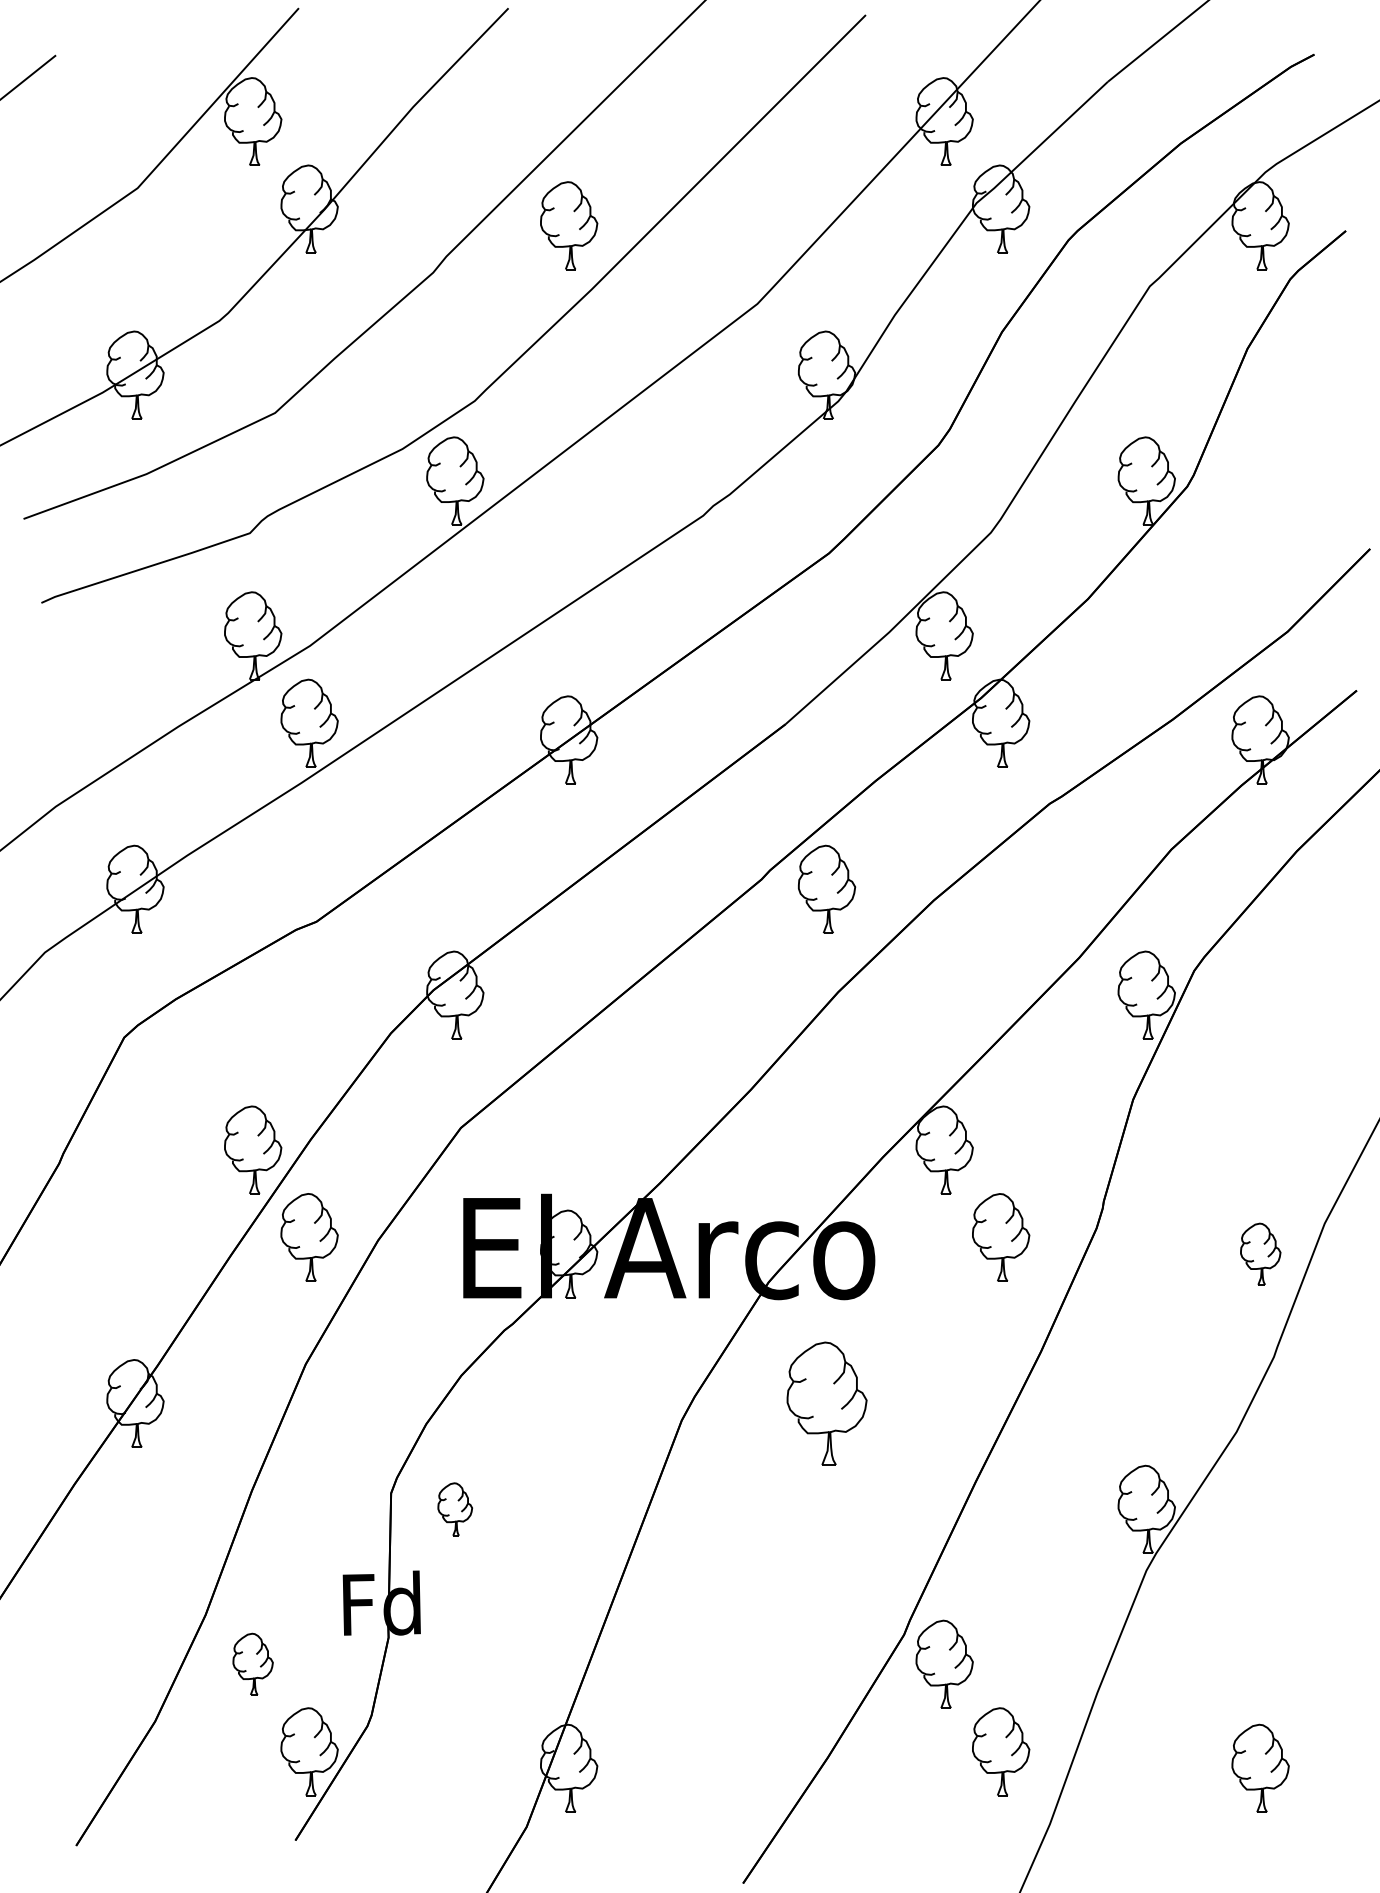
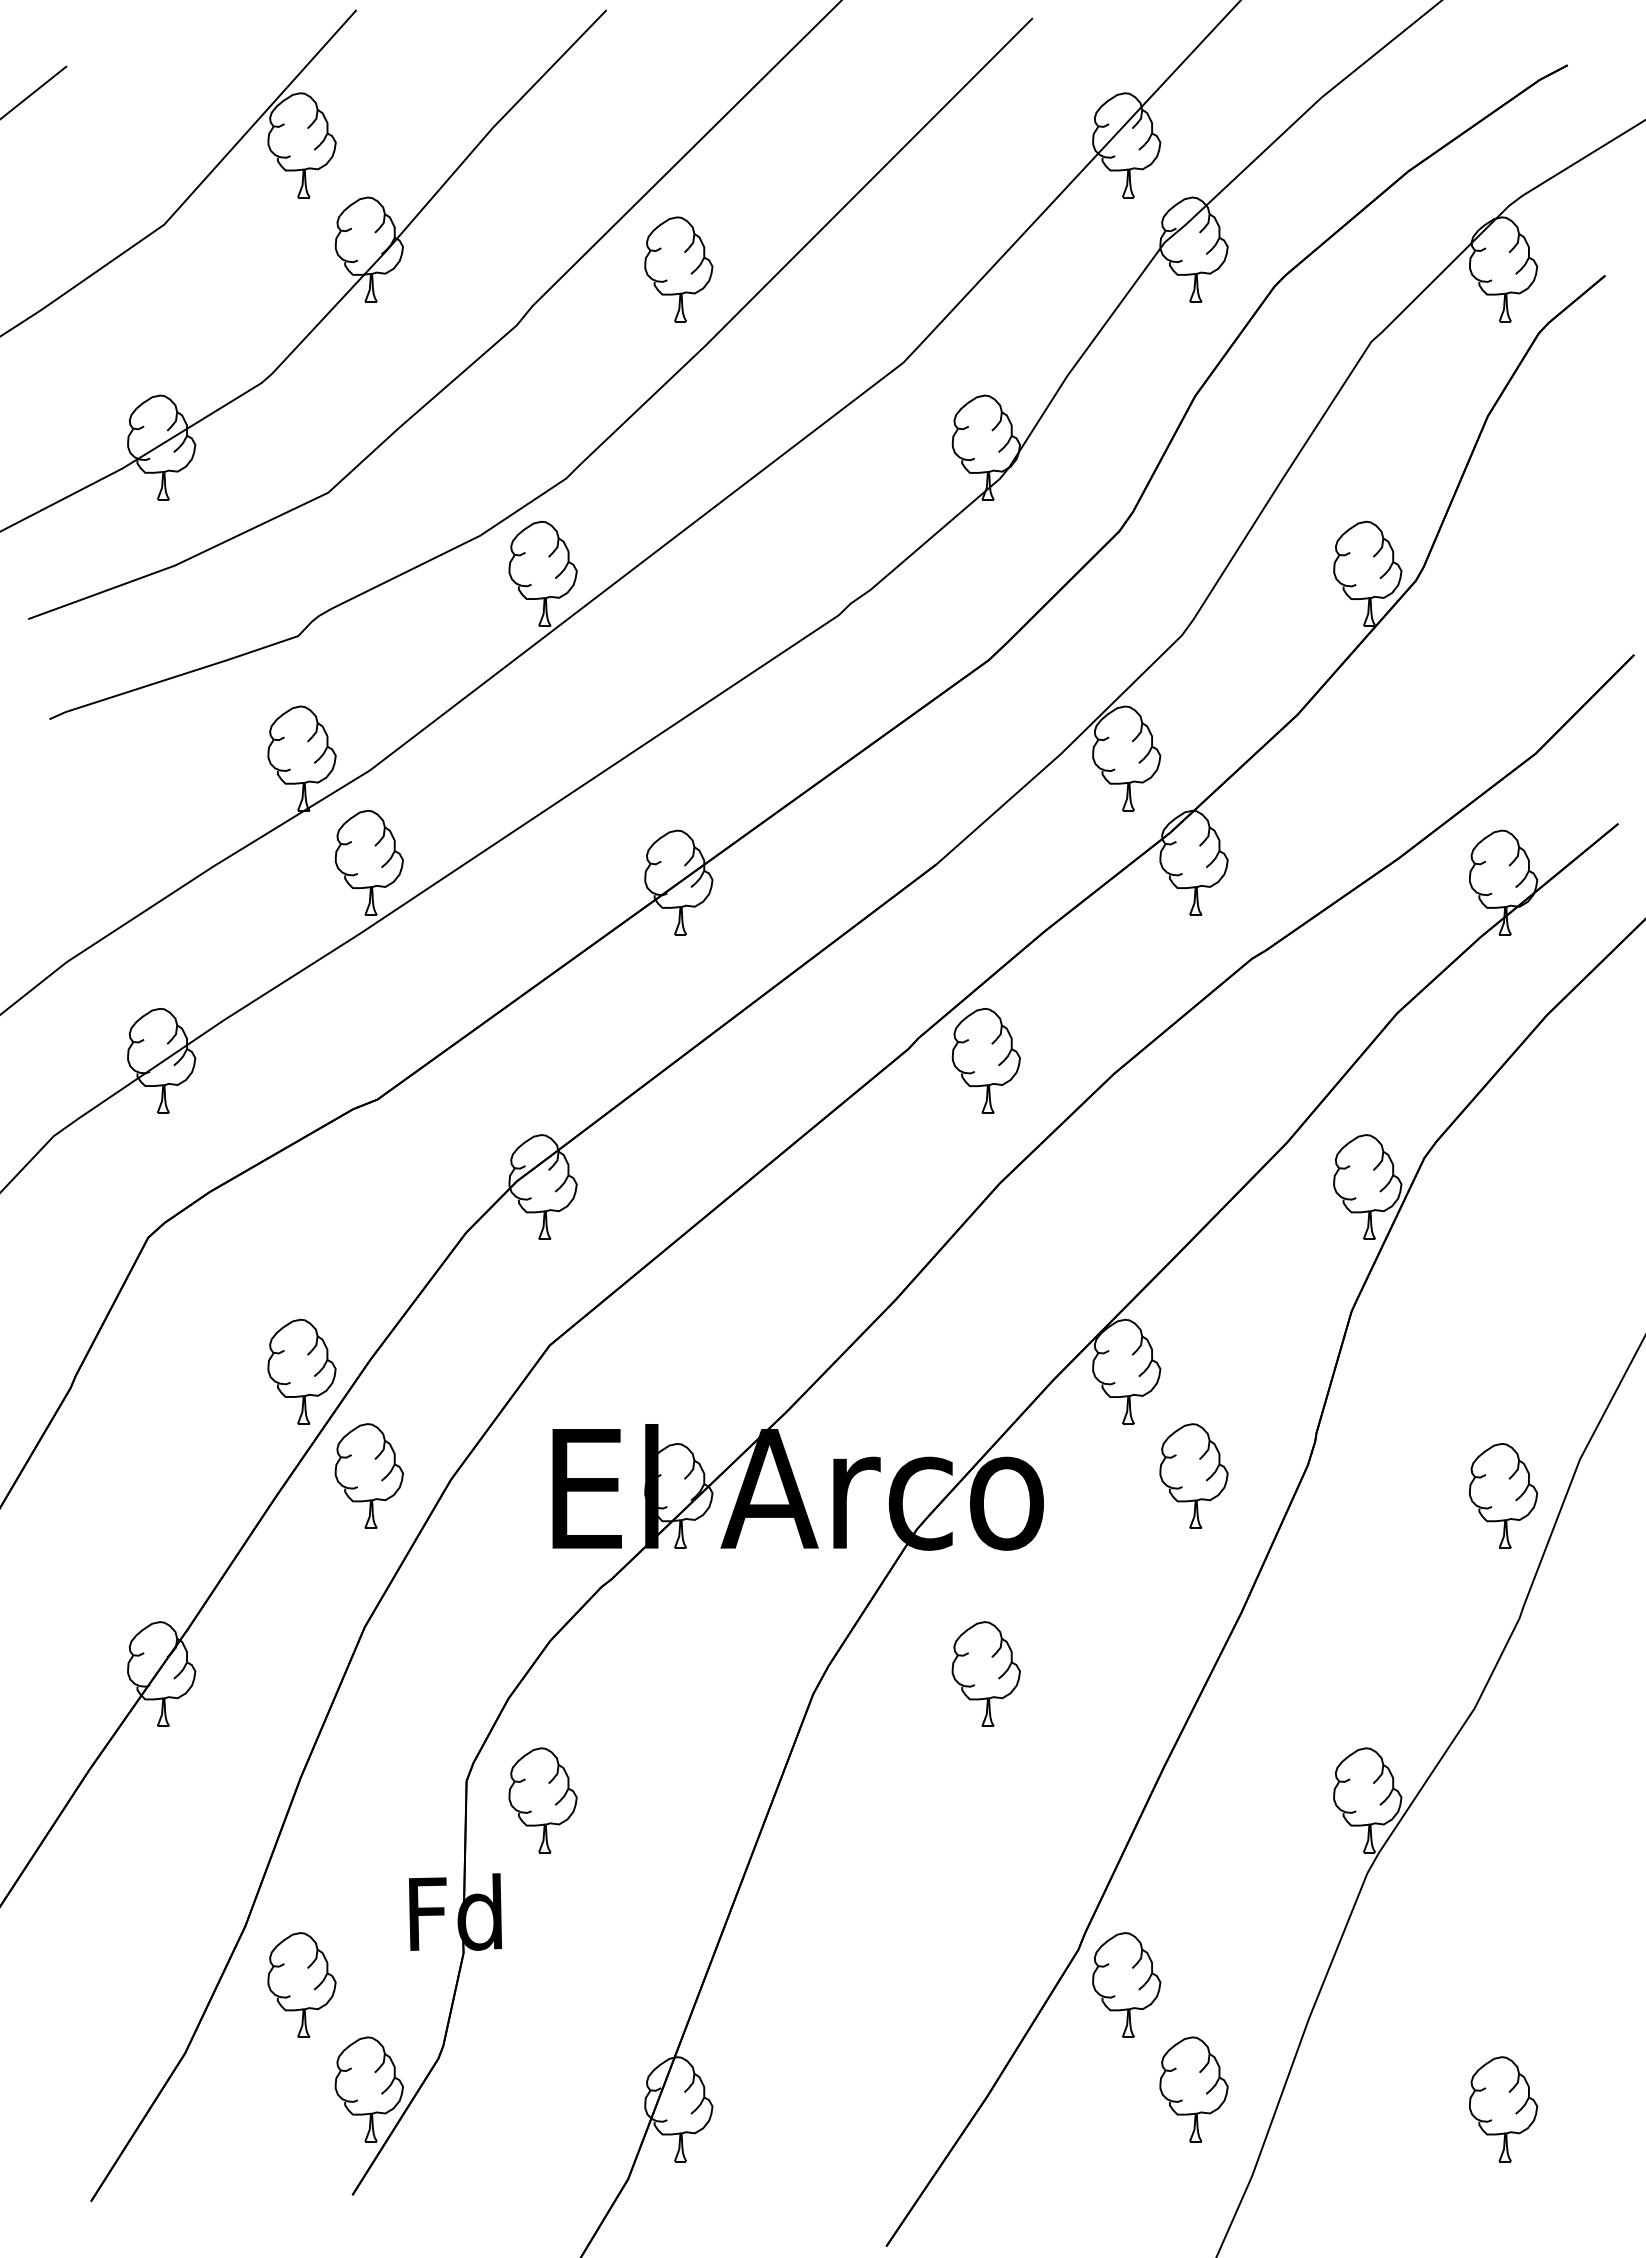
part: (1260, 1253) -> (1503, 1495), size x1.43
part: (826, 1403) -> (985, 1673), size x0.71
part: (454, 1509) -> (542, 1800), size x1.67
part: (252, 1663) -> (301, 1984), size x1.43

